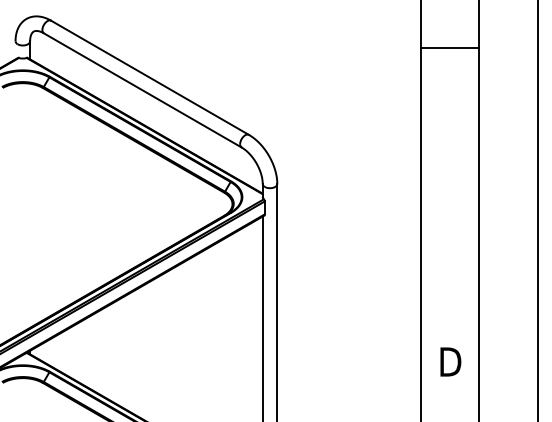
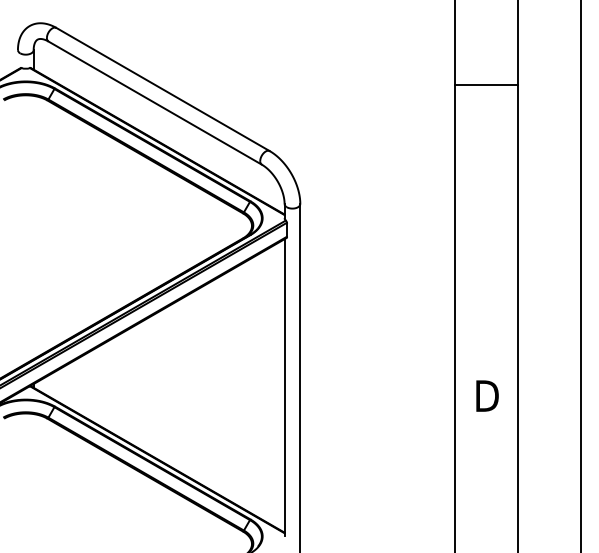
line: (449, 48) -> (486, 84), moved

